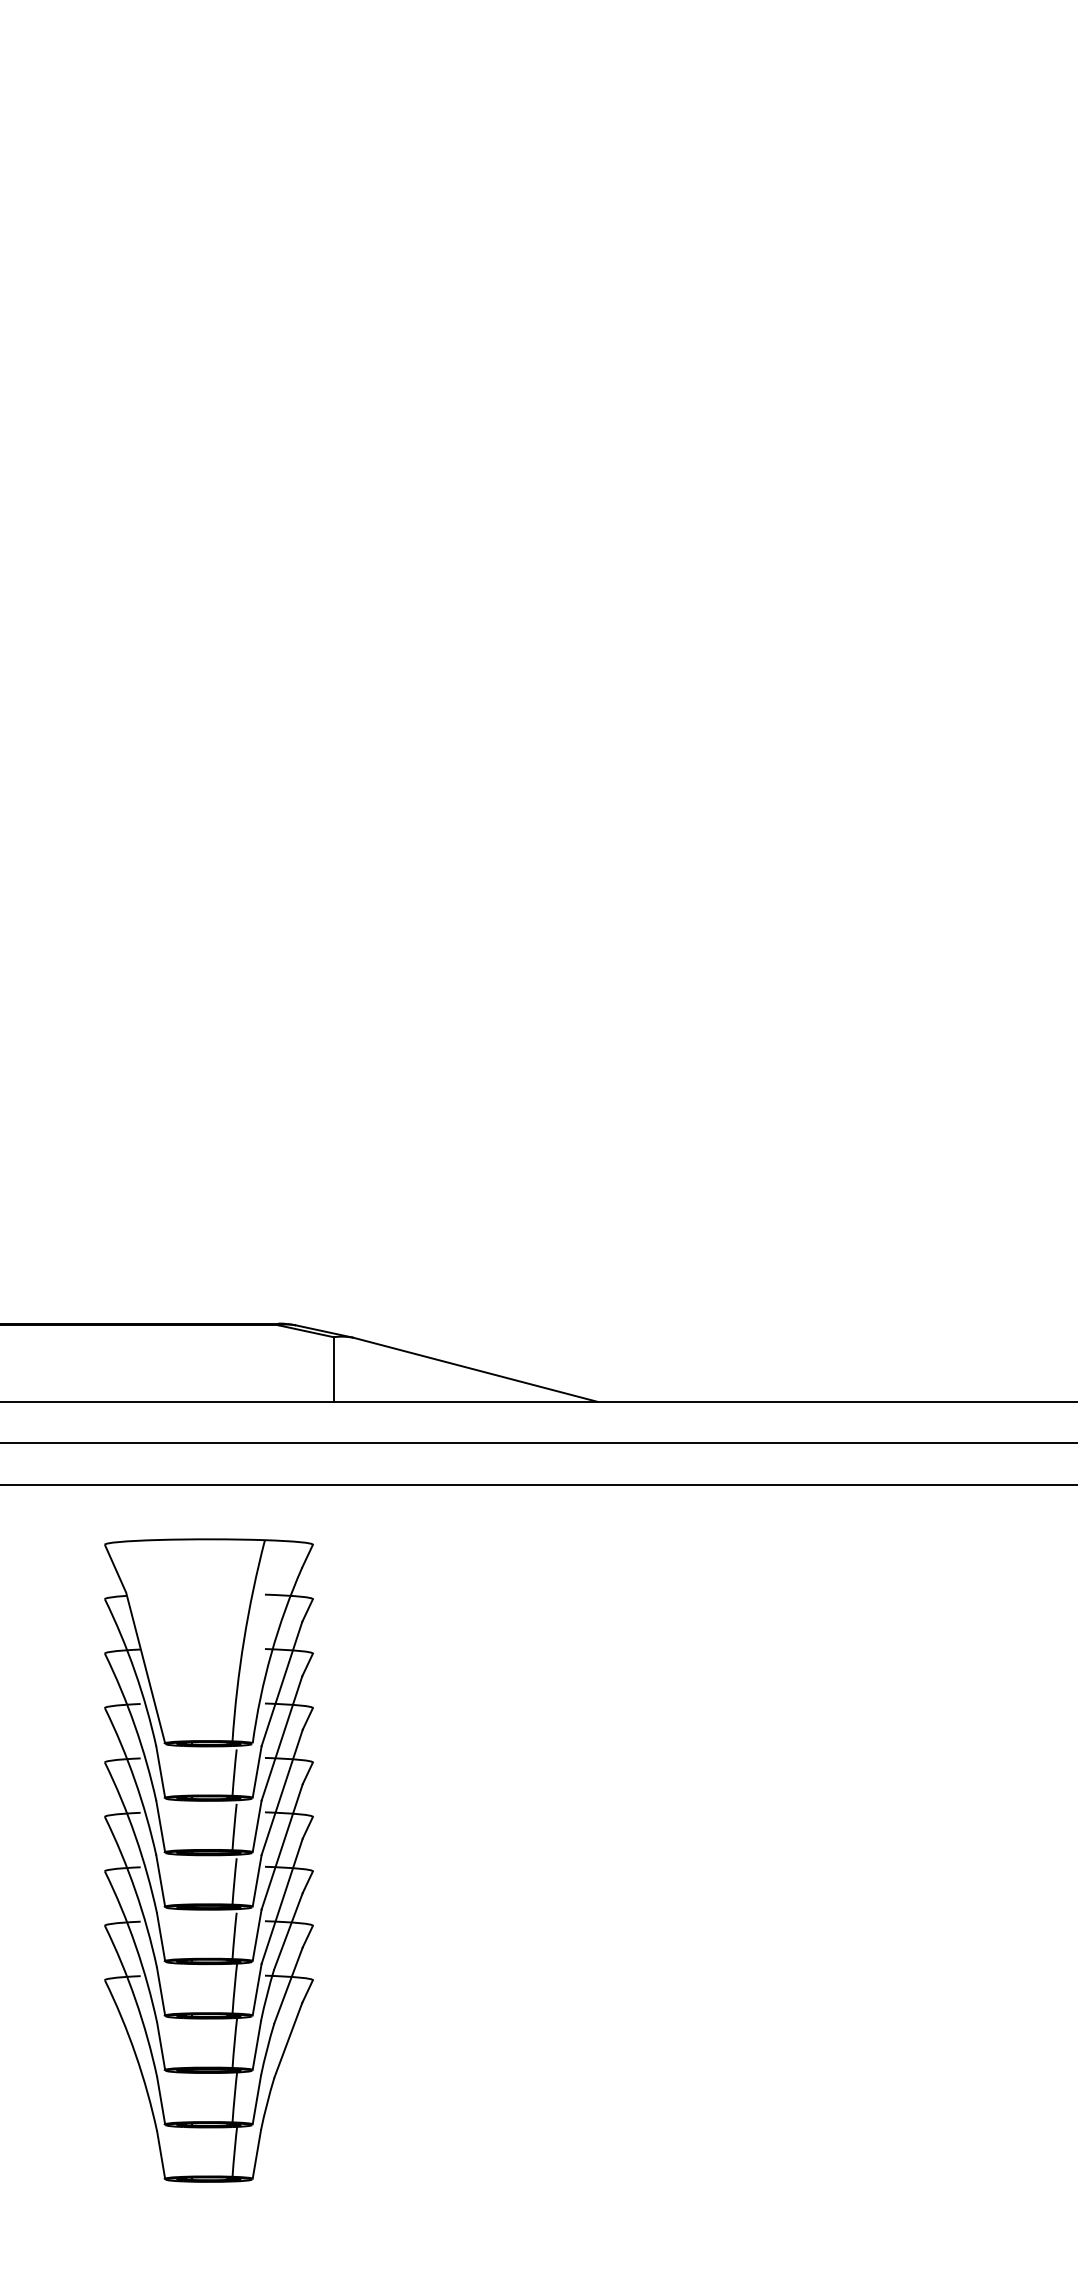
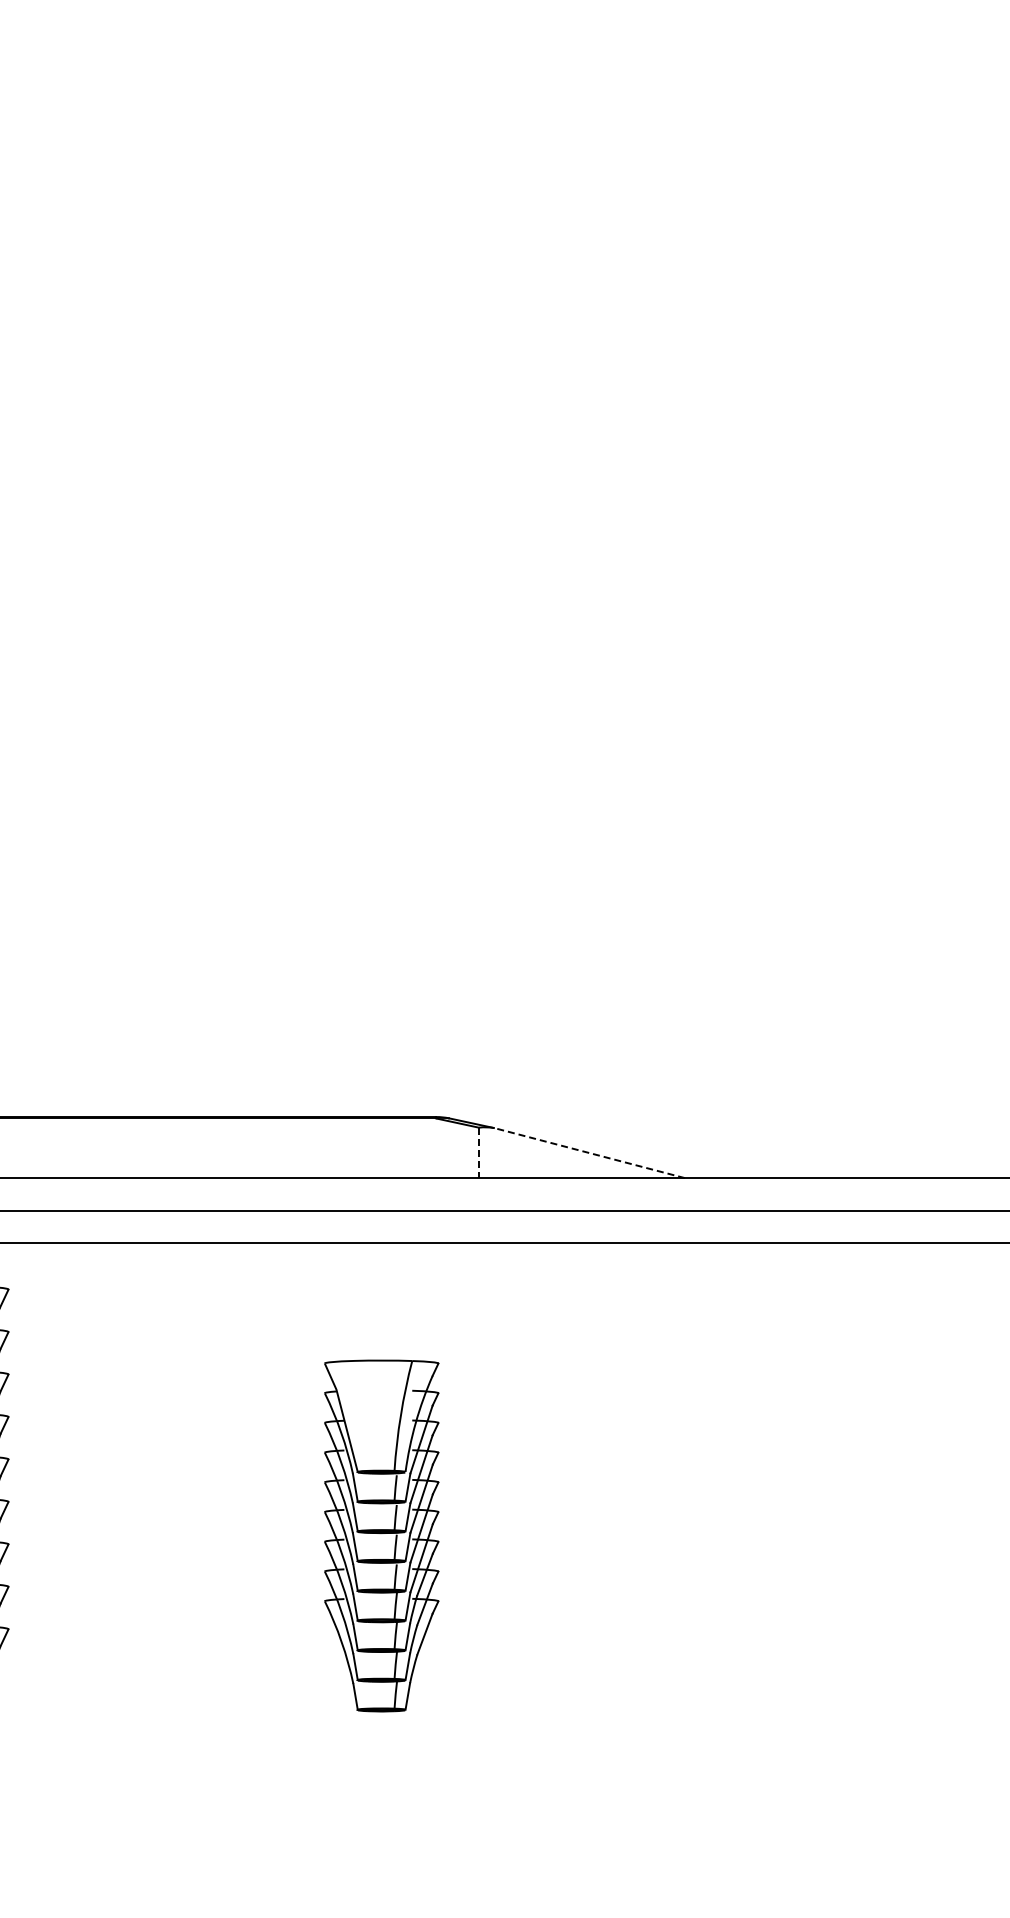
line: (475, 1368) -> (589, 1152), solid -> dashed
line: (334, 1370) -> (479, 1153), solid -> dashed
part: (208, 1859) -> (381, 1535), size x0.7

